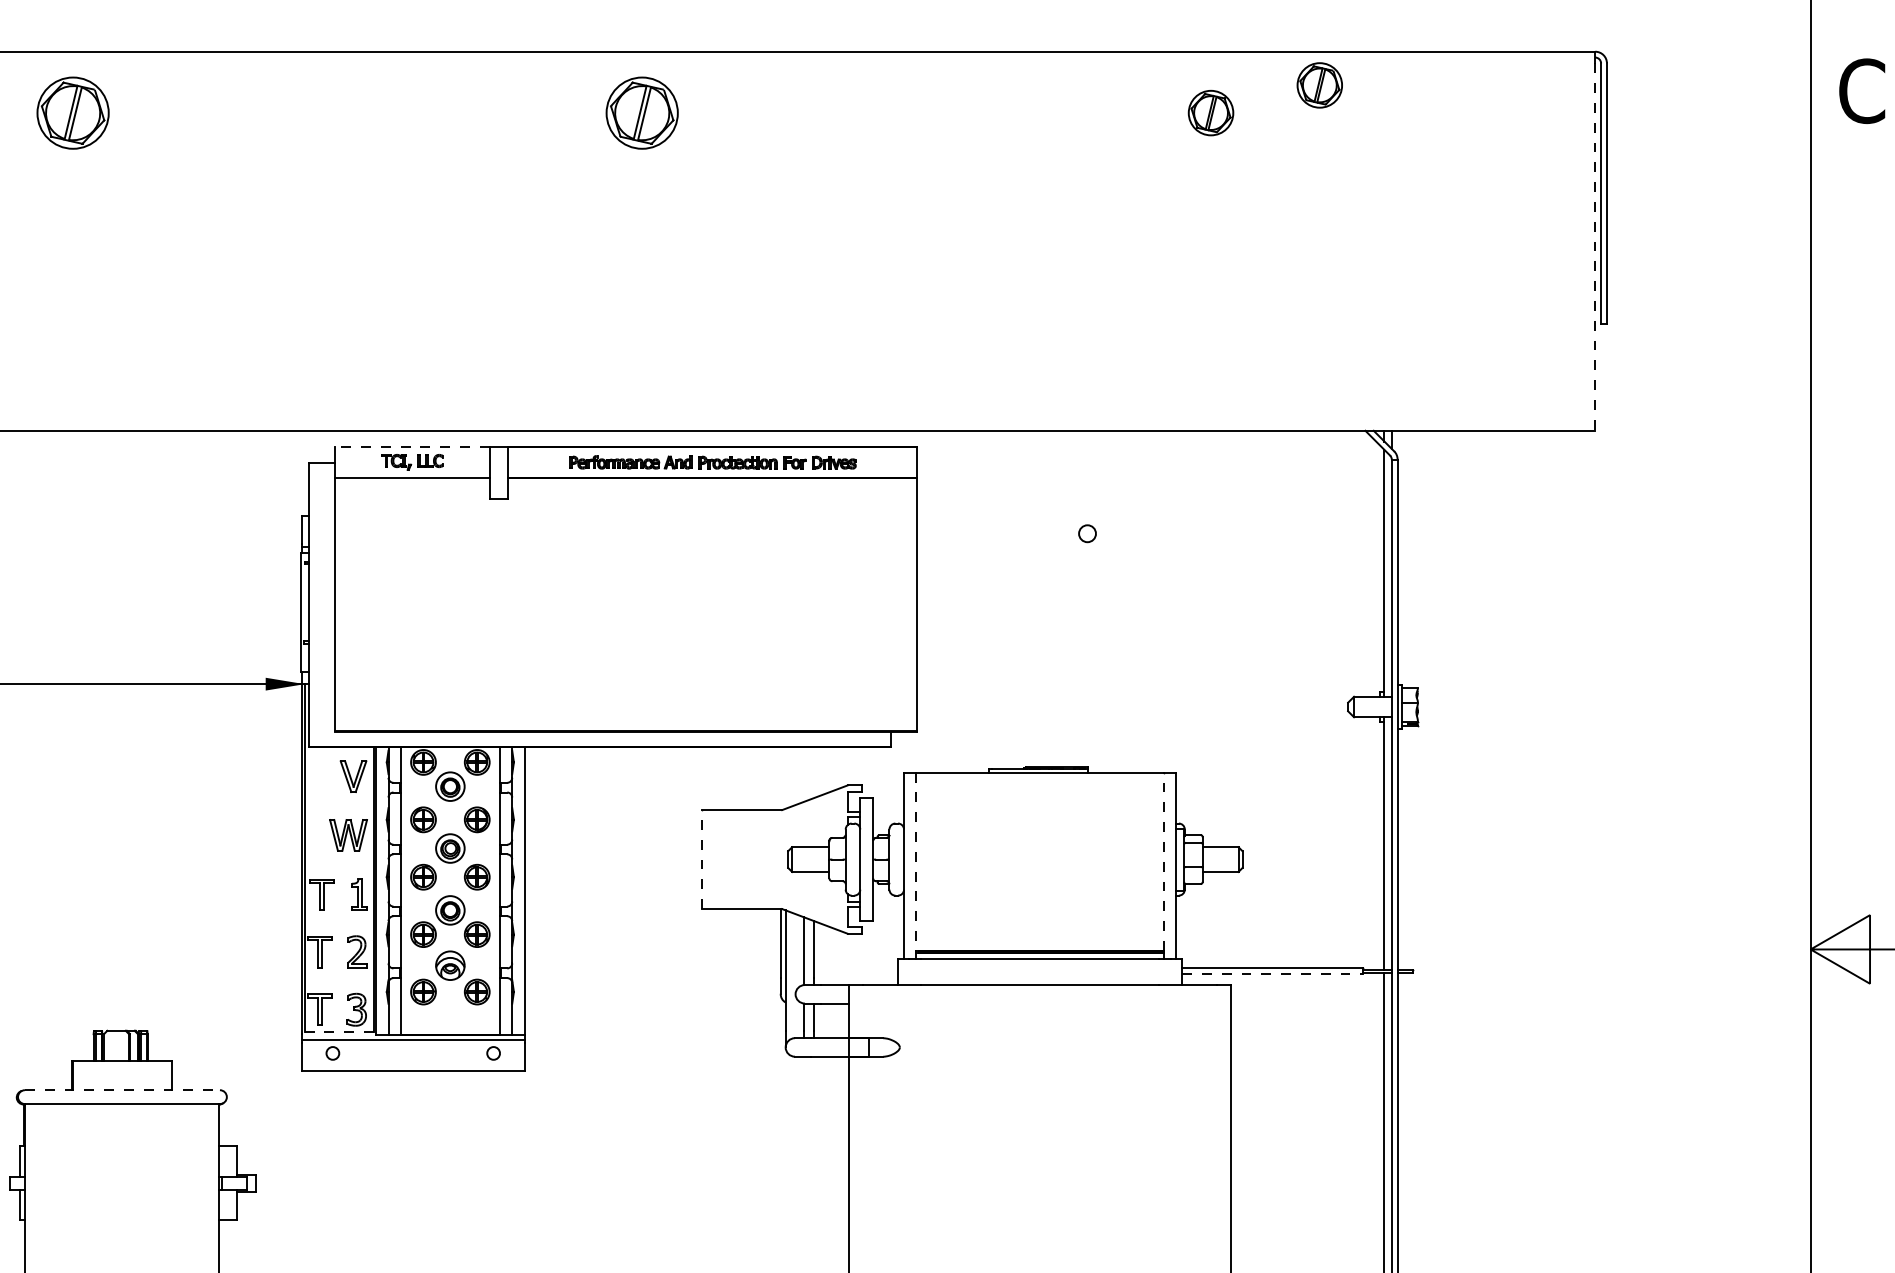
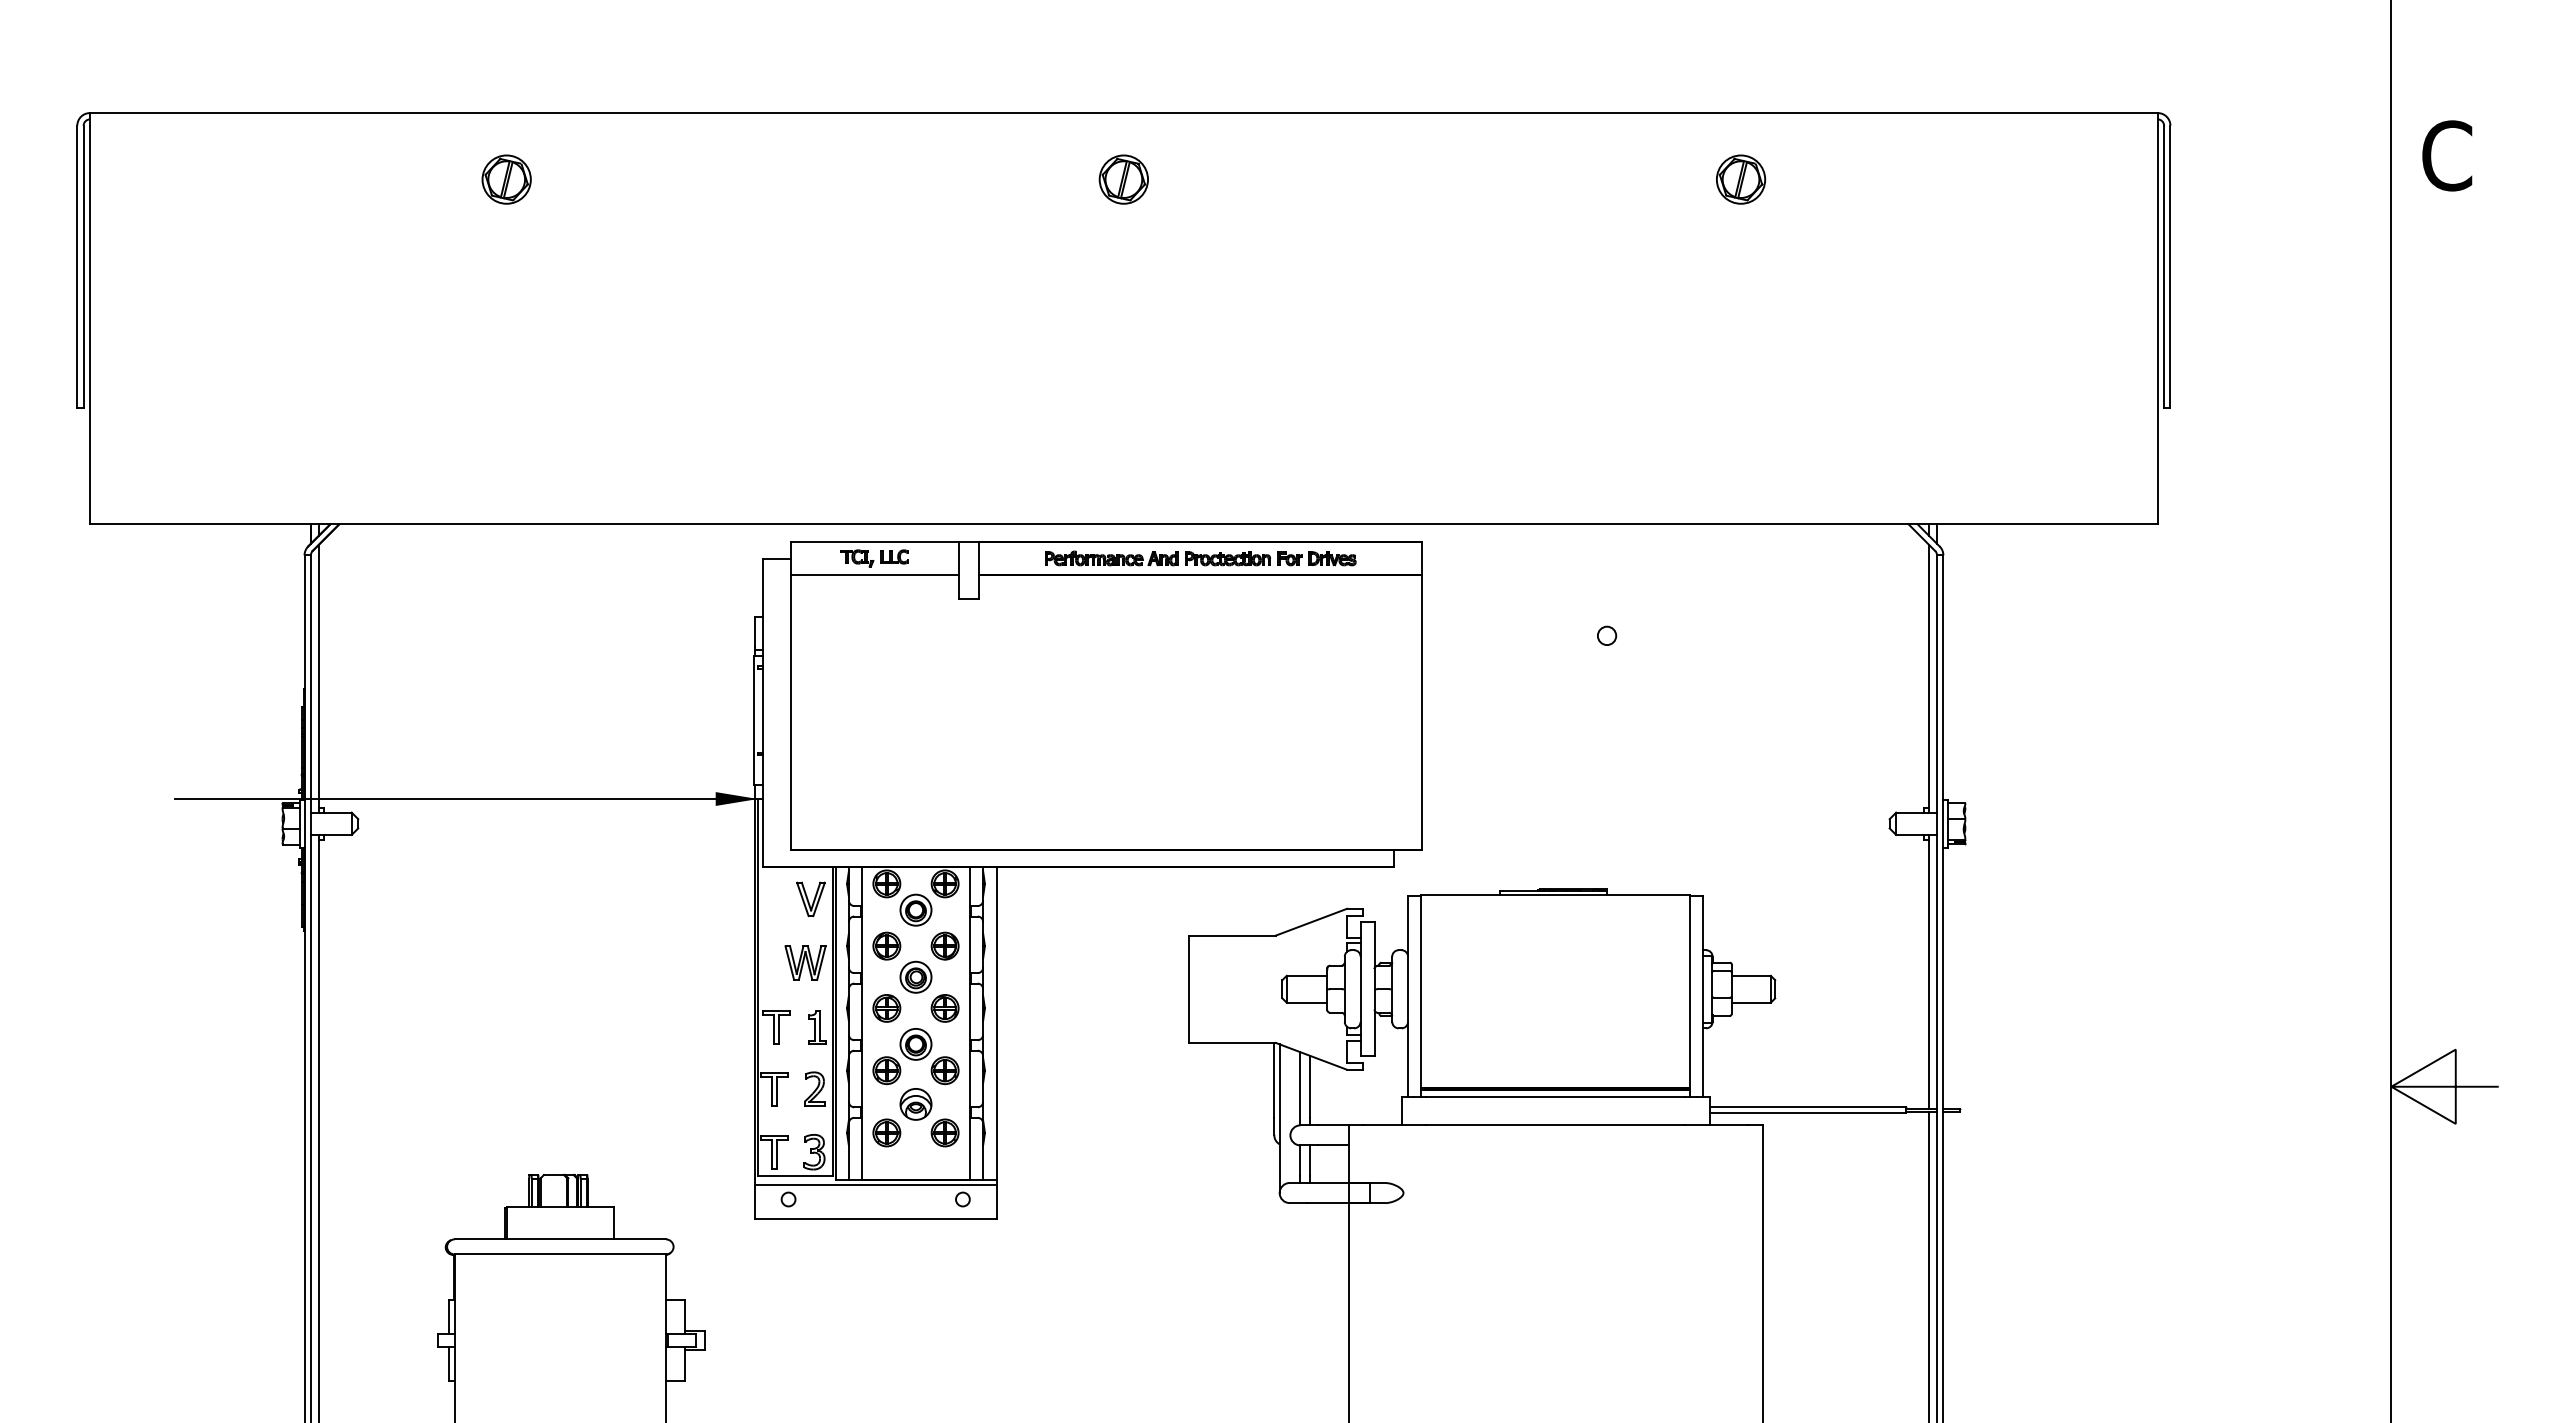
part: (1320, 85) -> (1859, 149), removed
part: (72, 112) -> (506, 179), size x0.62
part: (641, 112) -> (1123, 179), size x0.62
line: (1595, 247) -> (2157, 325), dashed -> solid
line: (412, 446) -> (874, 541), dashed -> solid
line: (702, 859) -> (1189, 989), dashed -> solid
line: (916, 861) -> (1421, 991), dashed -> solid
line: (1163, 861) -> (1689, 991), dashed -> solid
line: (1273, 974) -> (1808, 1113), dashed -> solid
line: (339, 1032) -> (795, 1176), dashed -> solid
line: (122, 1090) -> (560, 1239), dashed -> solid

